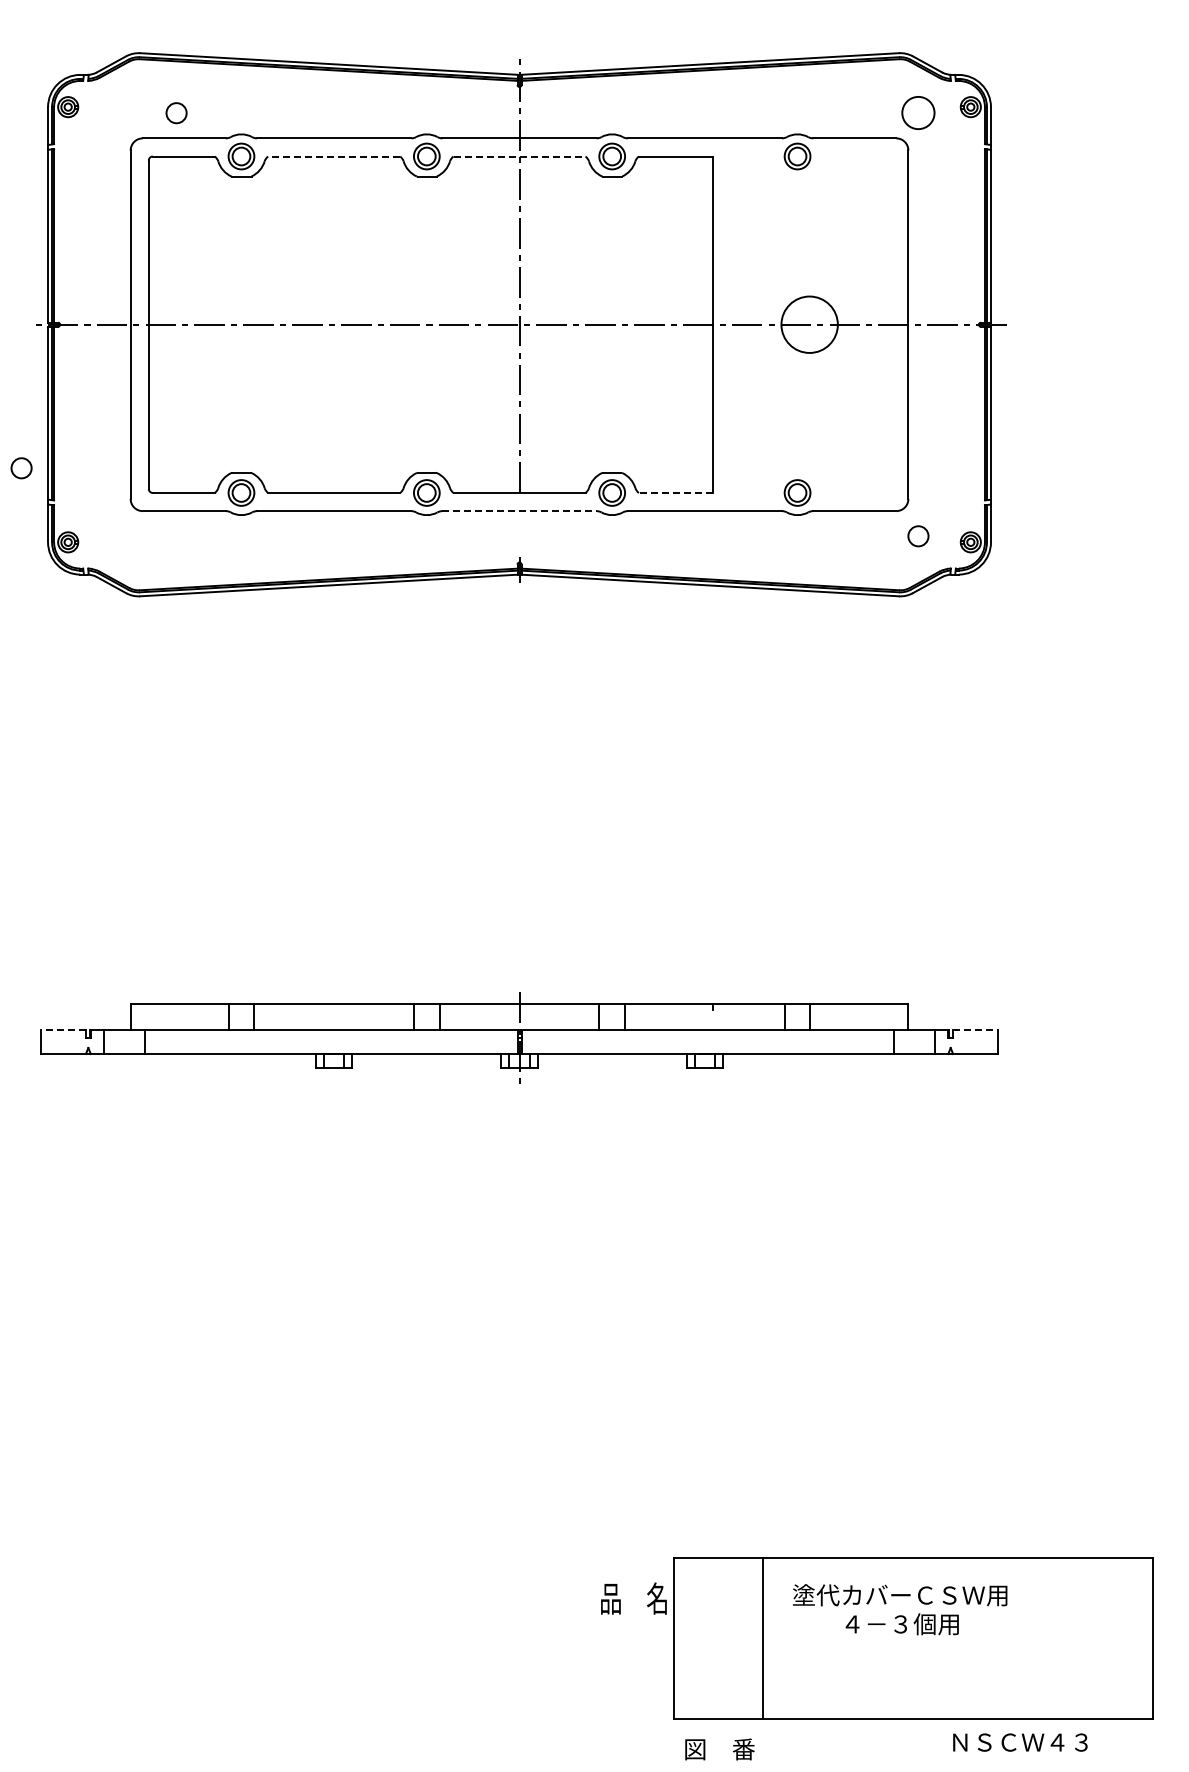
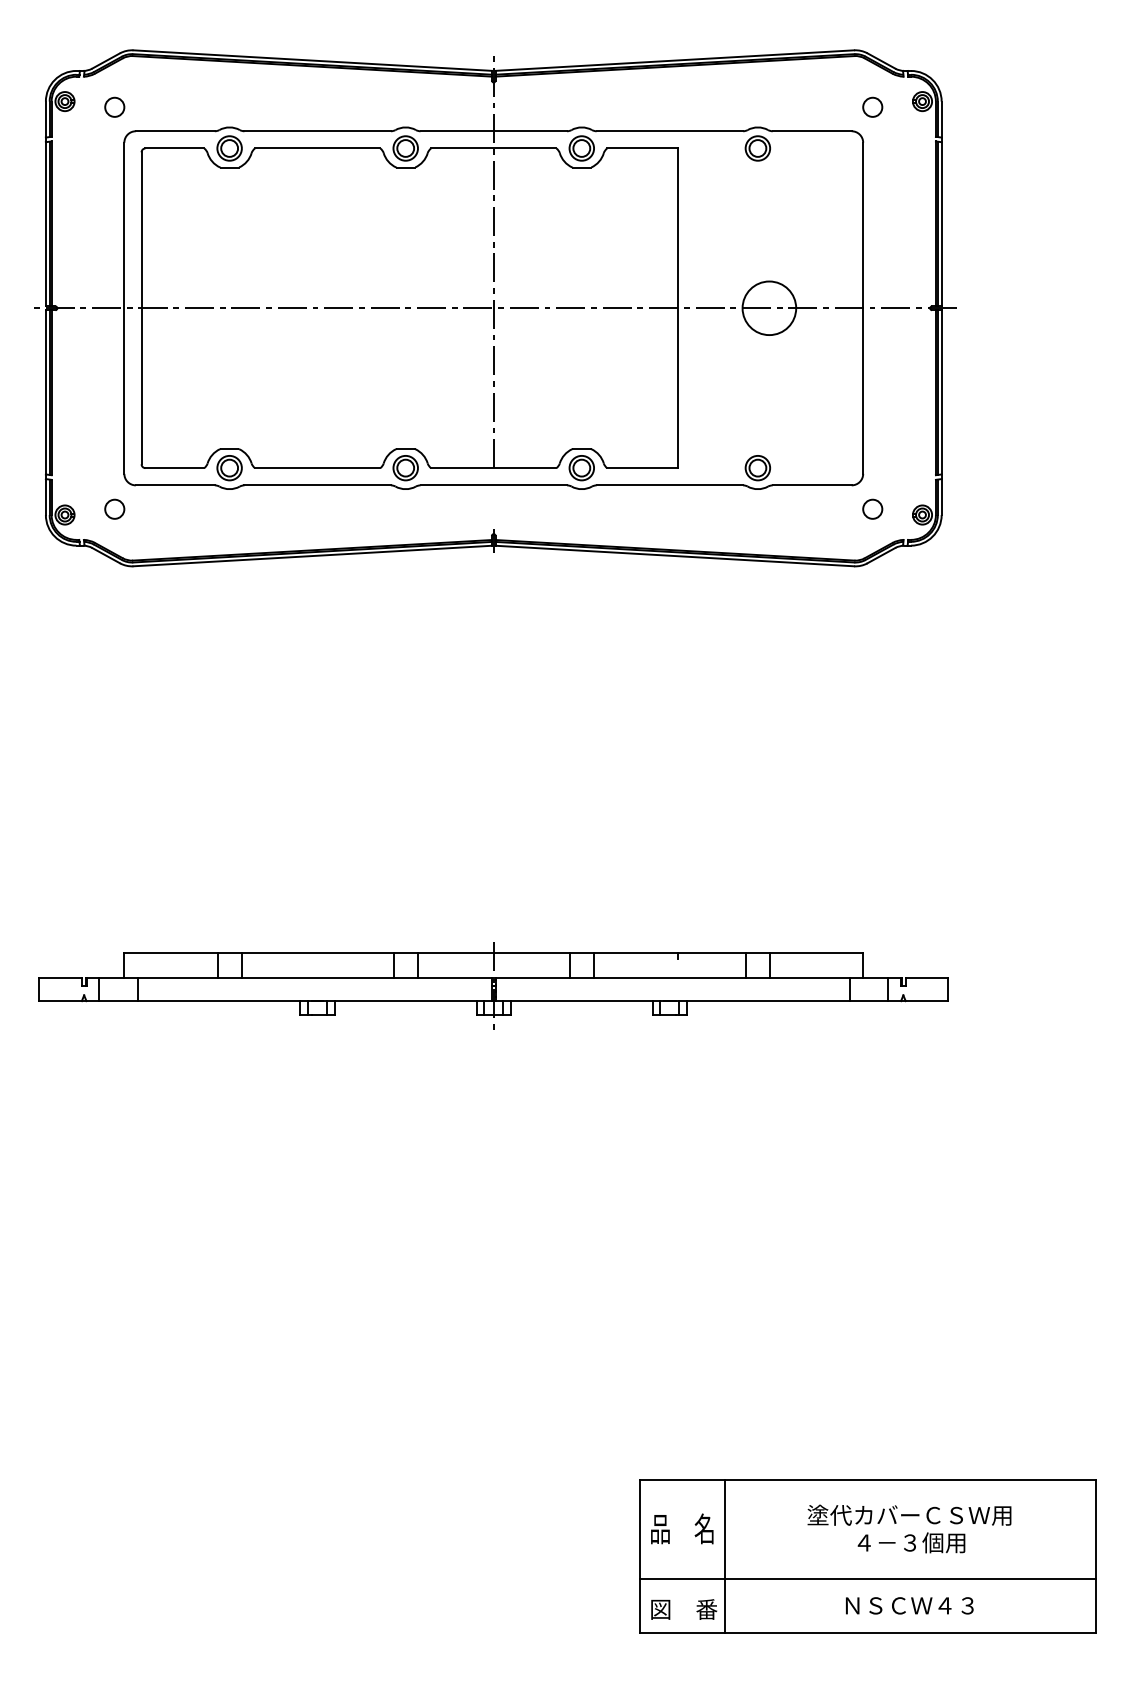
circle: (176, 113) -> (114, 107), moved
circle: (918, 113) -> (872, 107), size x0.62
line: (333, 156) -> (317, 148), dashed -> solid
line: (520, 156) -> (494, 148), dashed -> solid
circle: (21, 468) -> (114, 509), moved
line: (675, 492) -> (641, 467), dashed -> solid
line: (520, 511) -> (494, 485), dashed -> solid
line: (63, 1029) -> (60, 977), dashed -> solid
line: (975, 1029) -> (926, 977), dashed -> solid
text: (633, 1598) -> (681, 1528), moved
text: (900, 1609) -> (909, 1528), moved
line: (913, 1662) -> (868, 1579), added
text: (1020, 1742) -> (909, 1605), moved
text: (719, 1749) -> (683, 1609), moved

